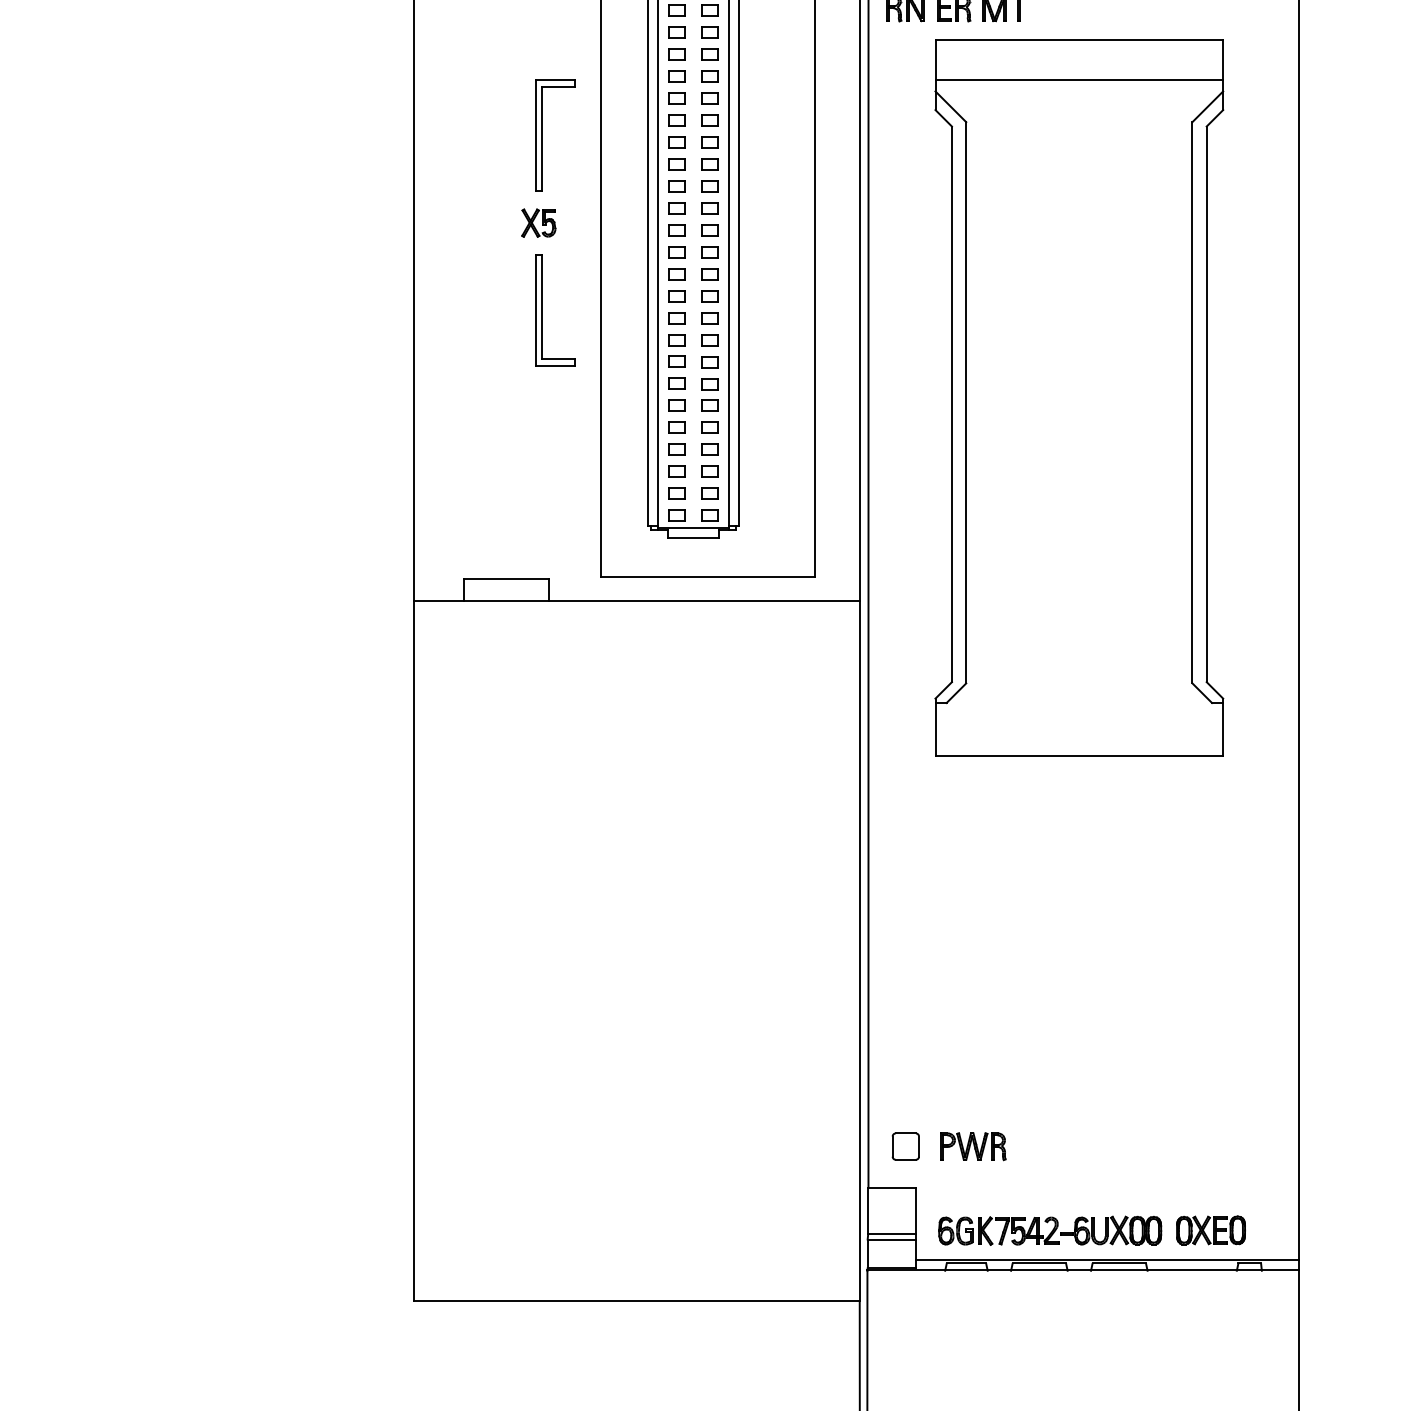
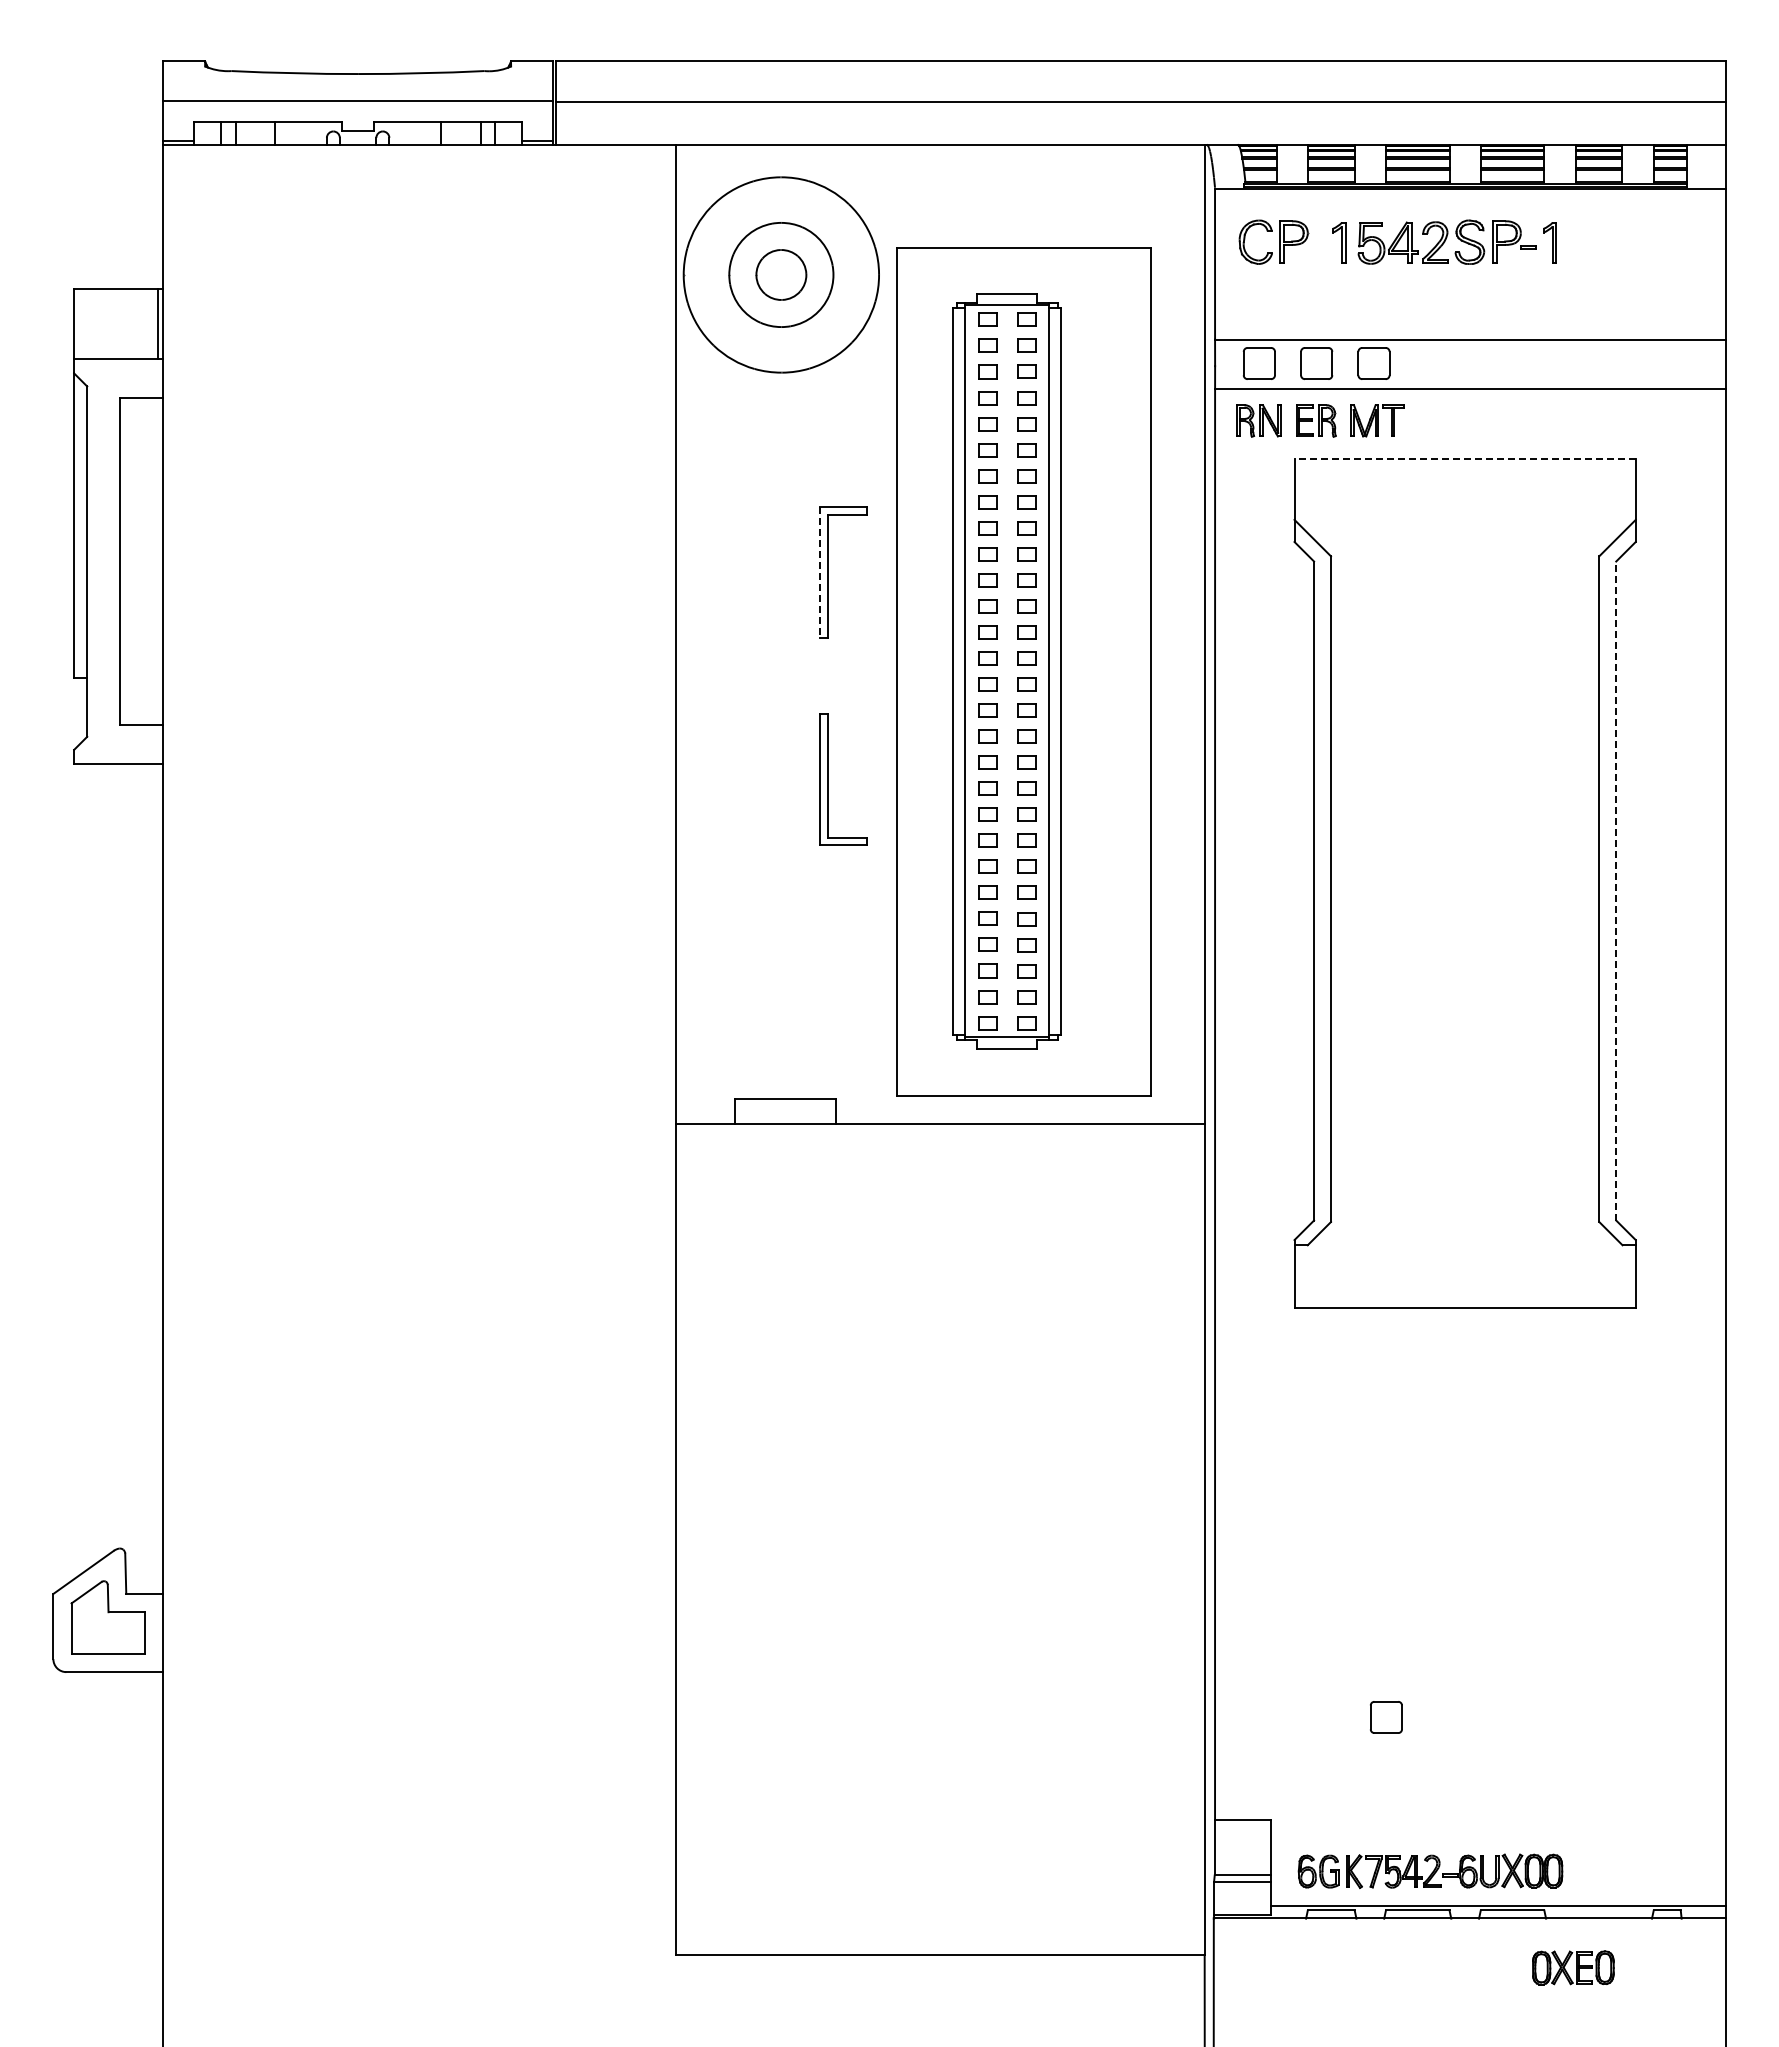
line: (1079, 39) -> (1465, 458), solid -> dashed
line: (1078, 80) -> (1464, 506), removed
line: (535, 135) -> (820, 572), solid -> dashed
part: (539, 222) -> (824, 675), removed
line: (1206, 404) -> (1616, 891), solid -> dashed
part: (905, 1146) -> (1386, 1717), moved
part: (973, 1146) -> (1339, 1771), removed
part: (1211, 1230) -> (1573, 1967), moved

